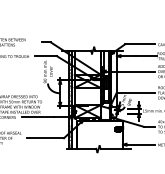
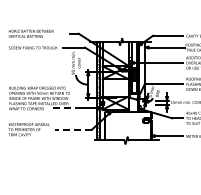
line: (37, 117) -> (65, 108), solid -> dashed
line: (45, 138) -> (73, 129), solid -> dashed

